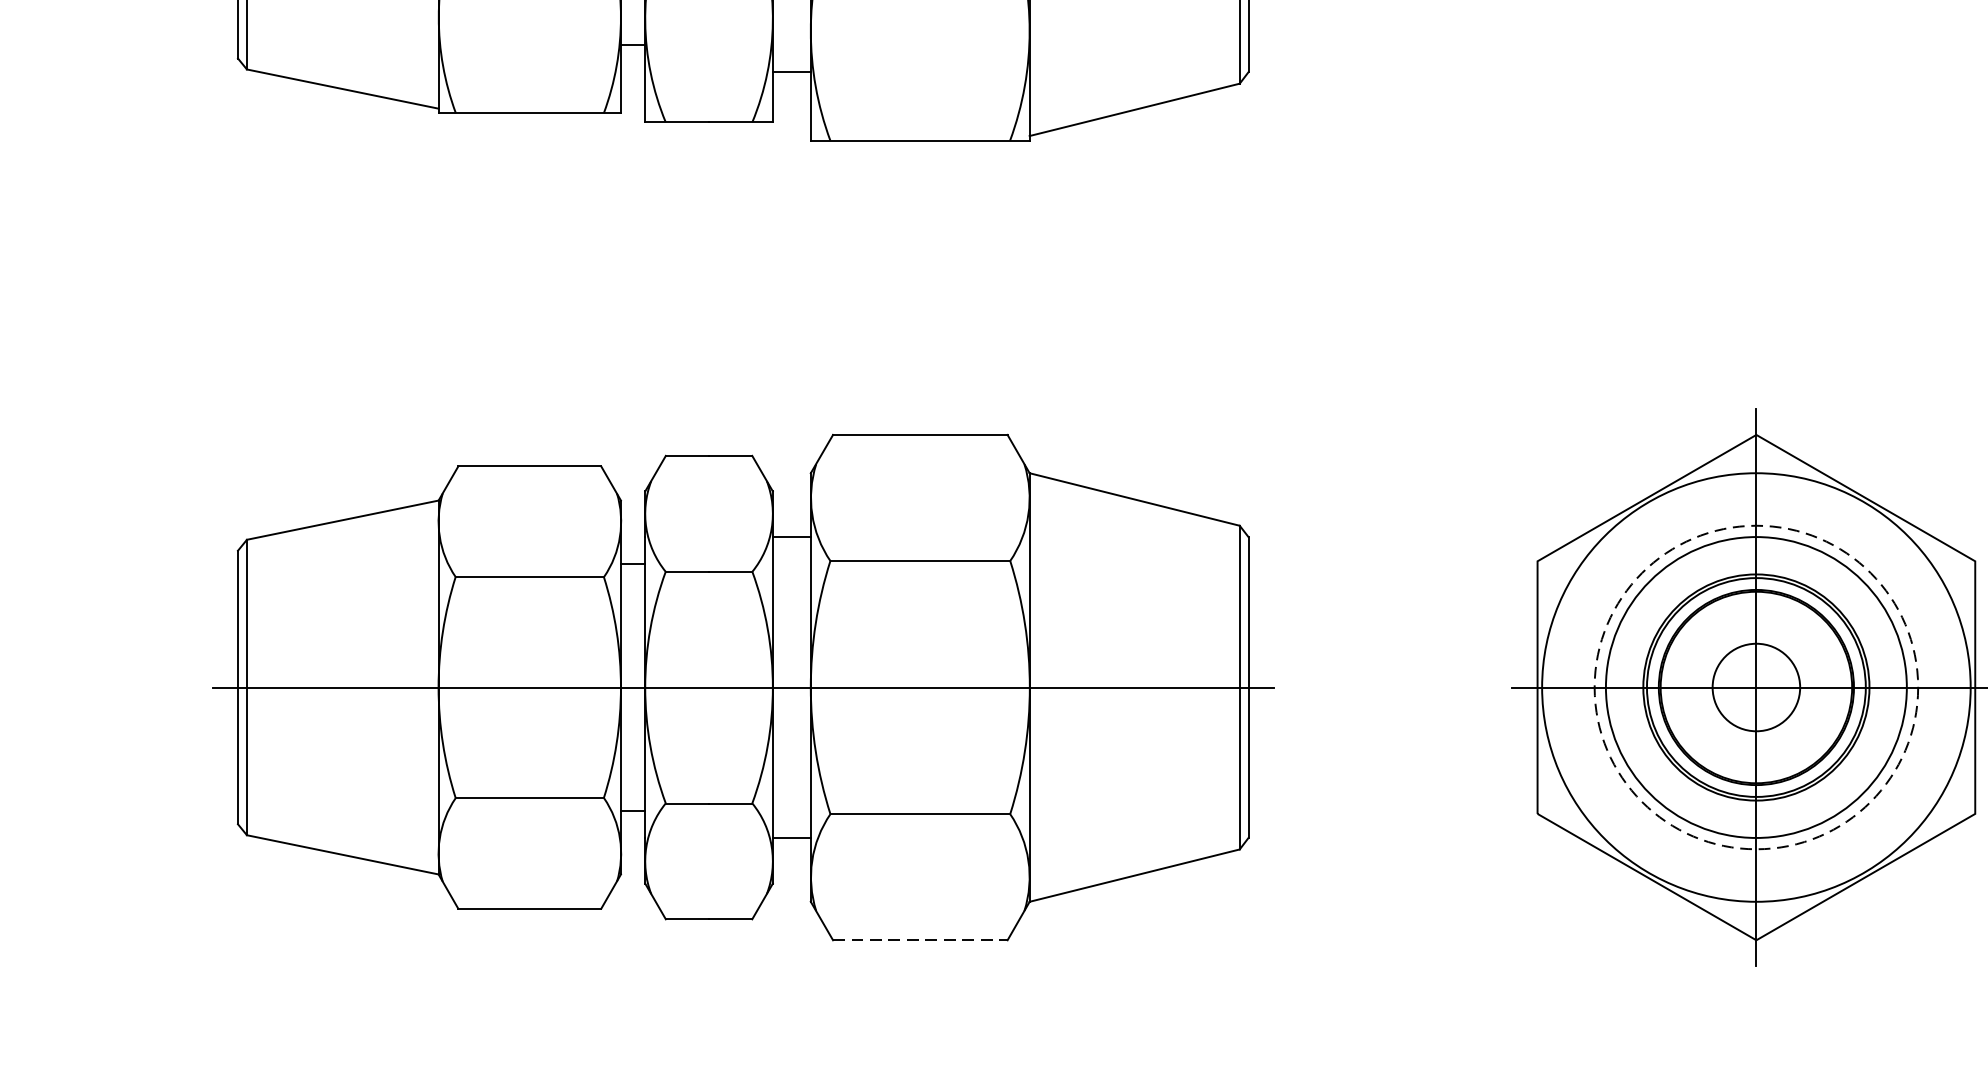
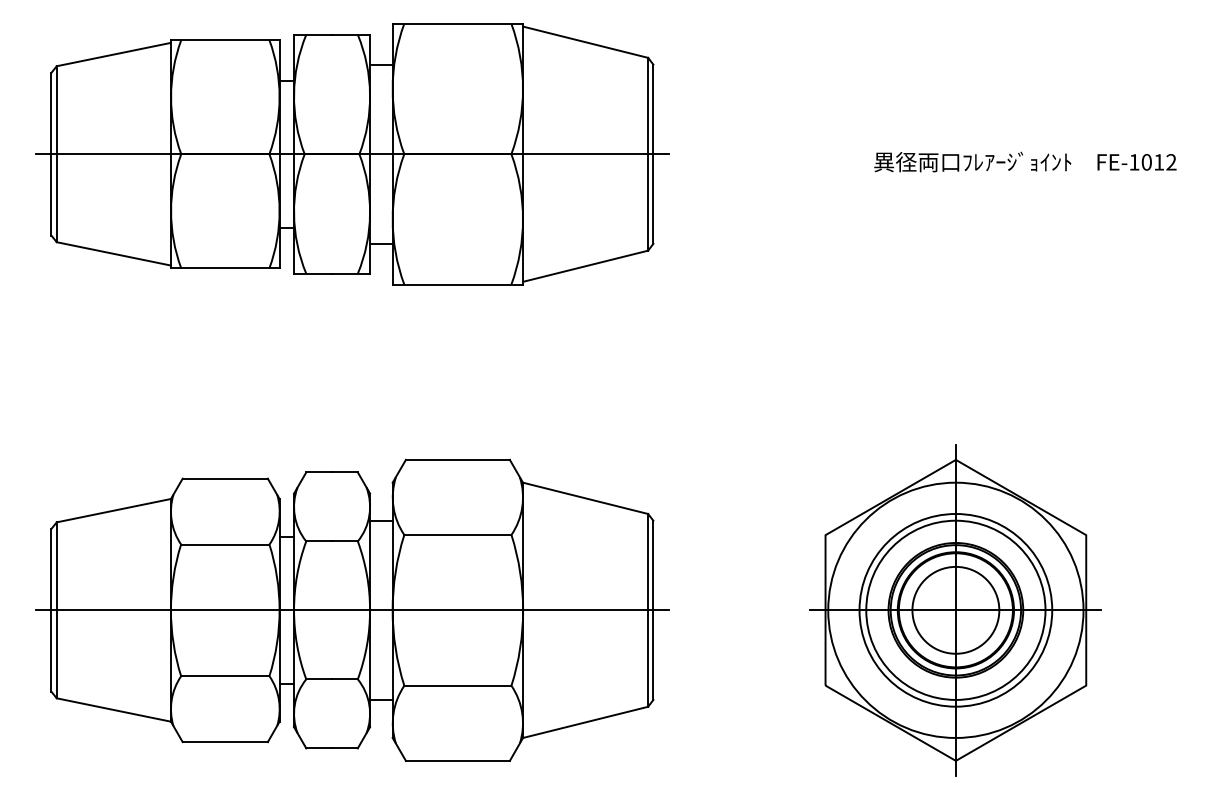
circle: (1755, 686) -> (955, 609), dashed -> solid
circle: (1755, 686) -> (955, 609), size x1.67
line: (919, 939) -> (457, 760), dashed -> solid

